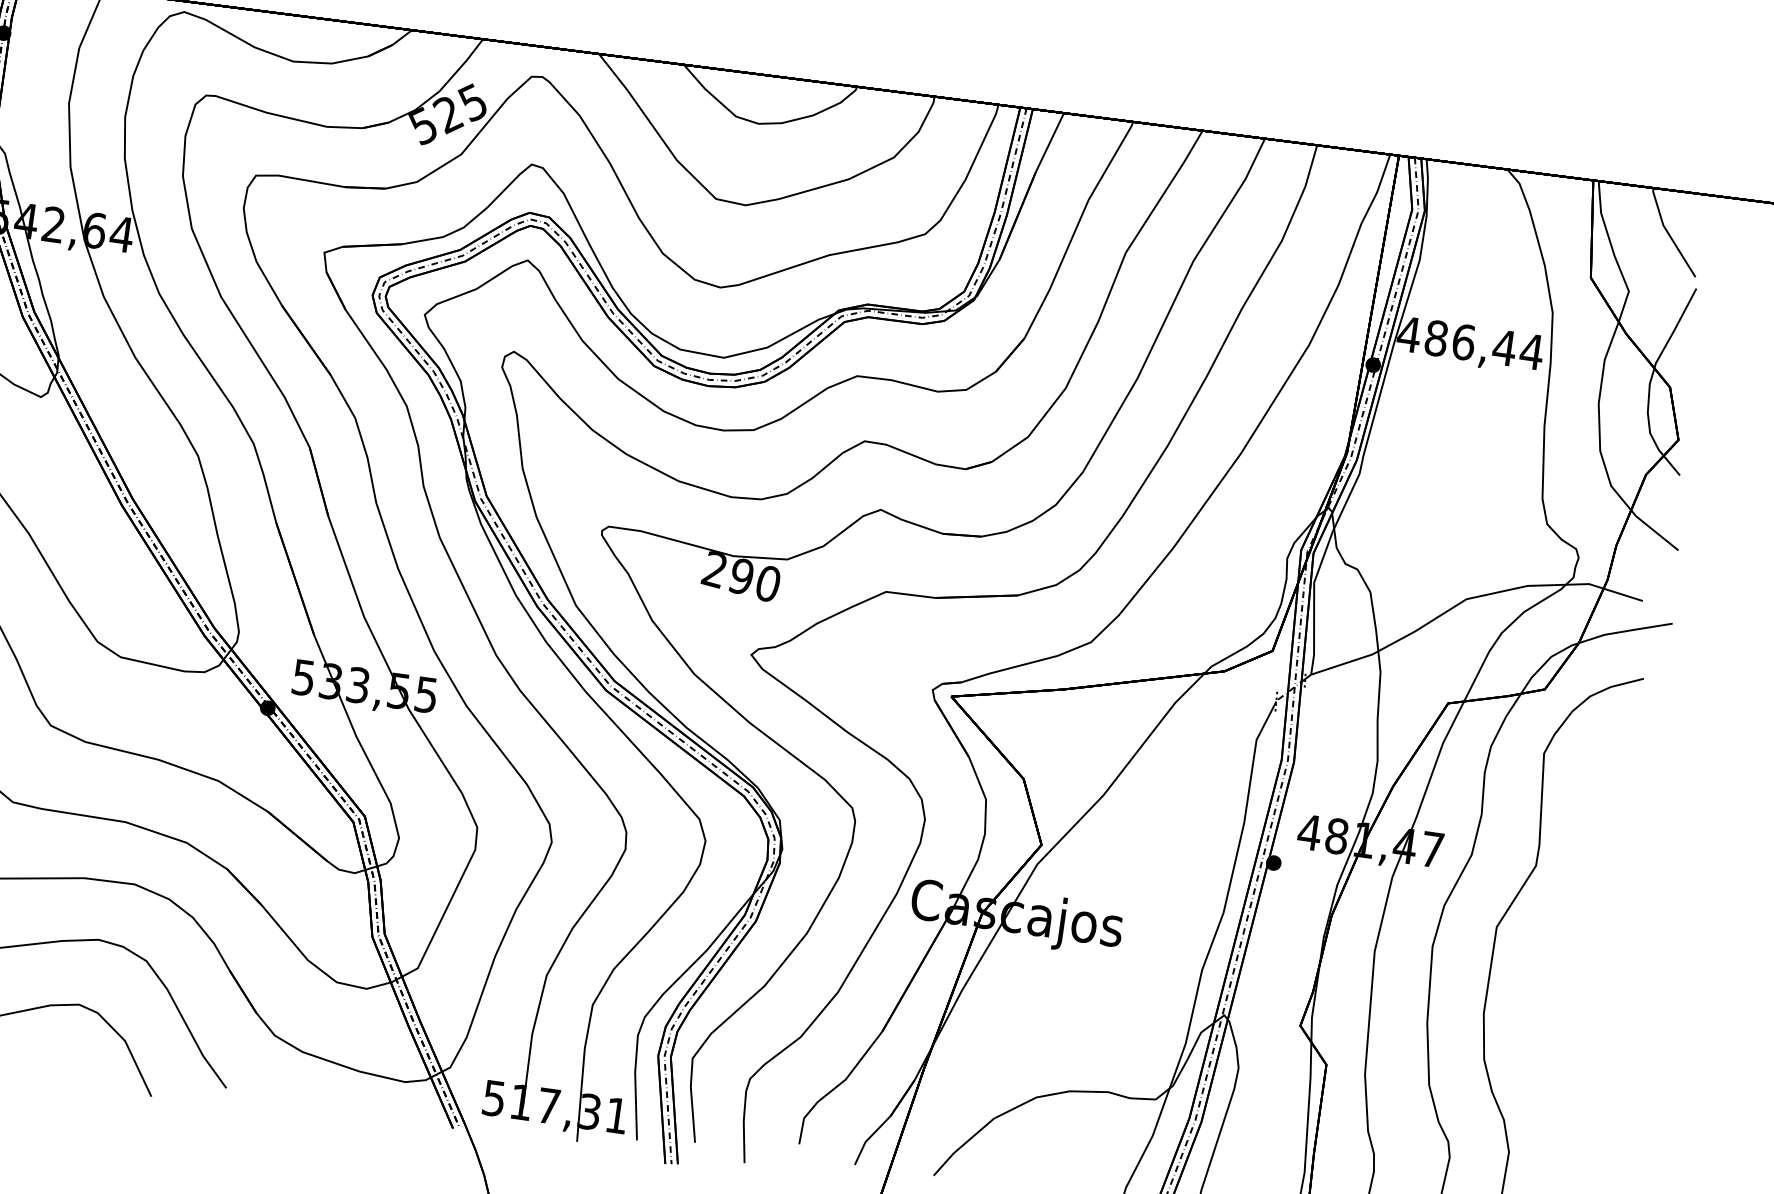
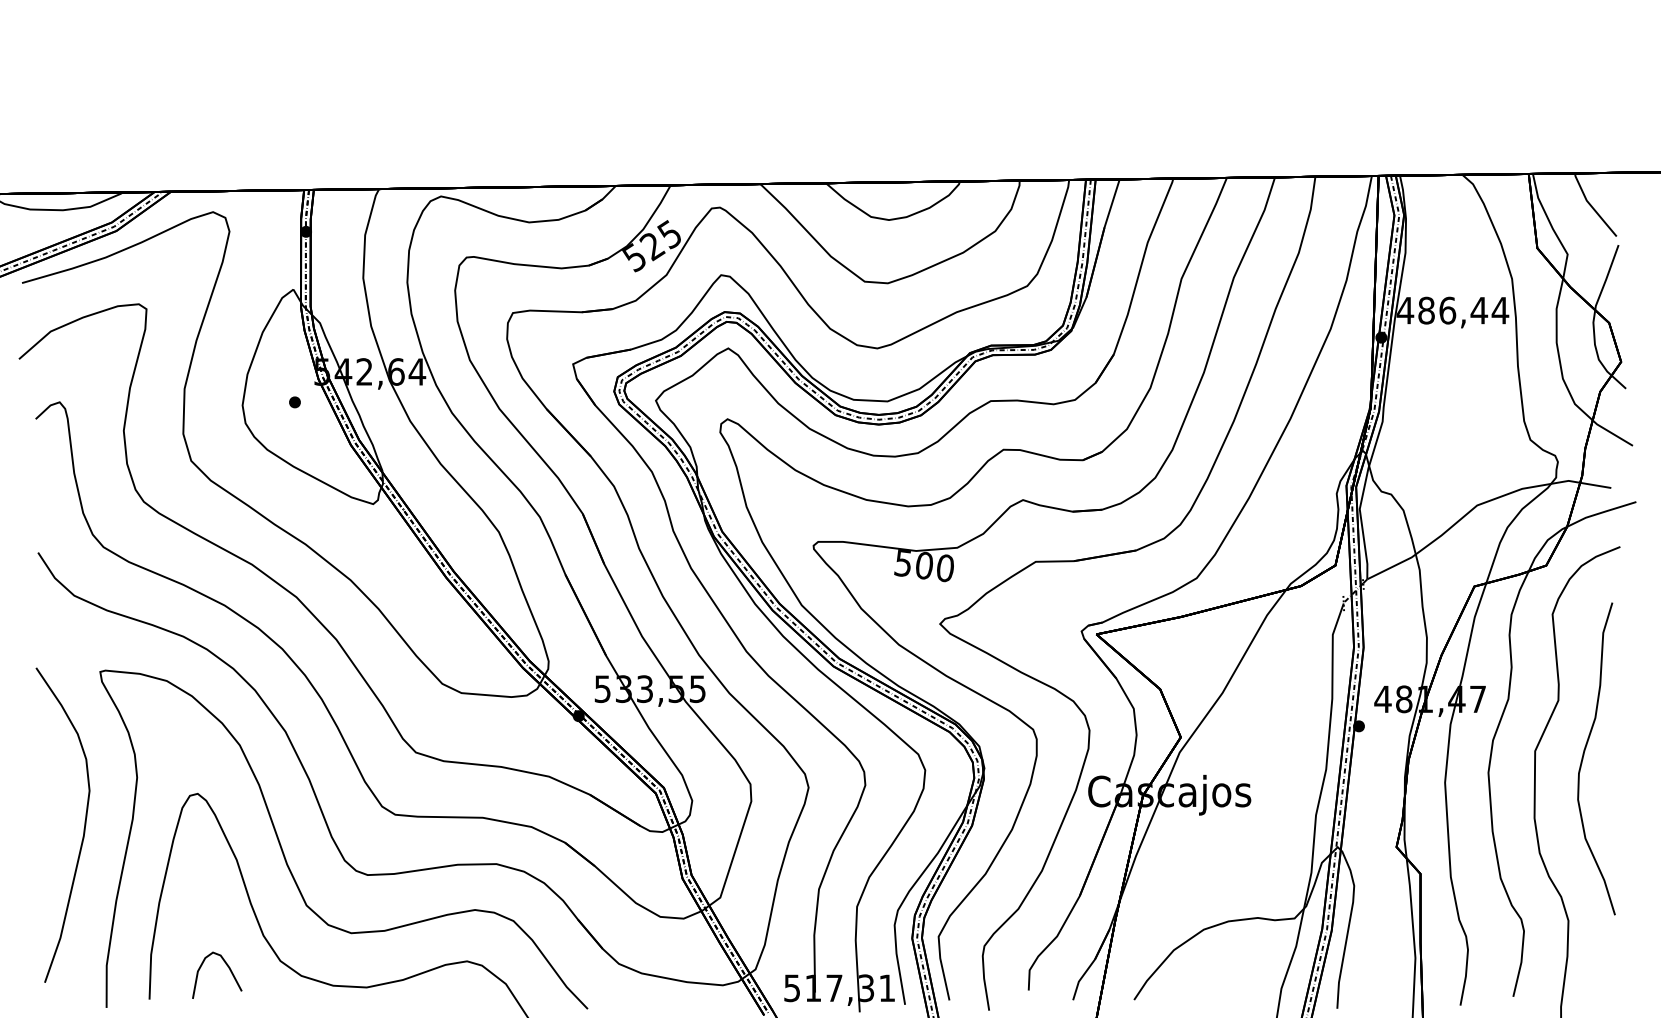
text: (727, 573) -> (913, 564), 290 -> 500
curve: (1559, 941) -> (1584, 755), added

